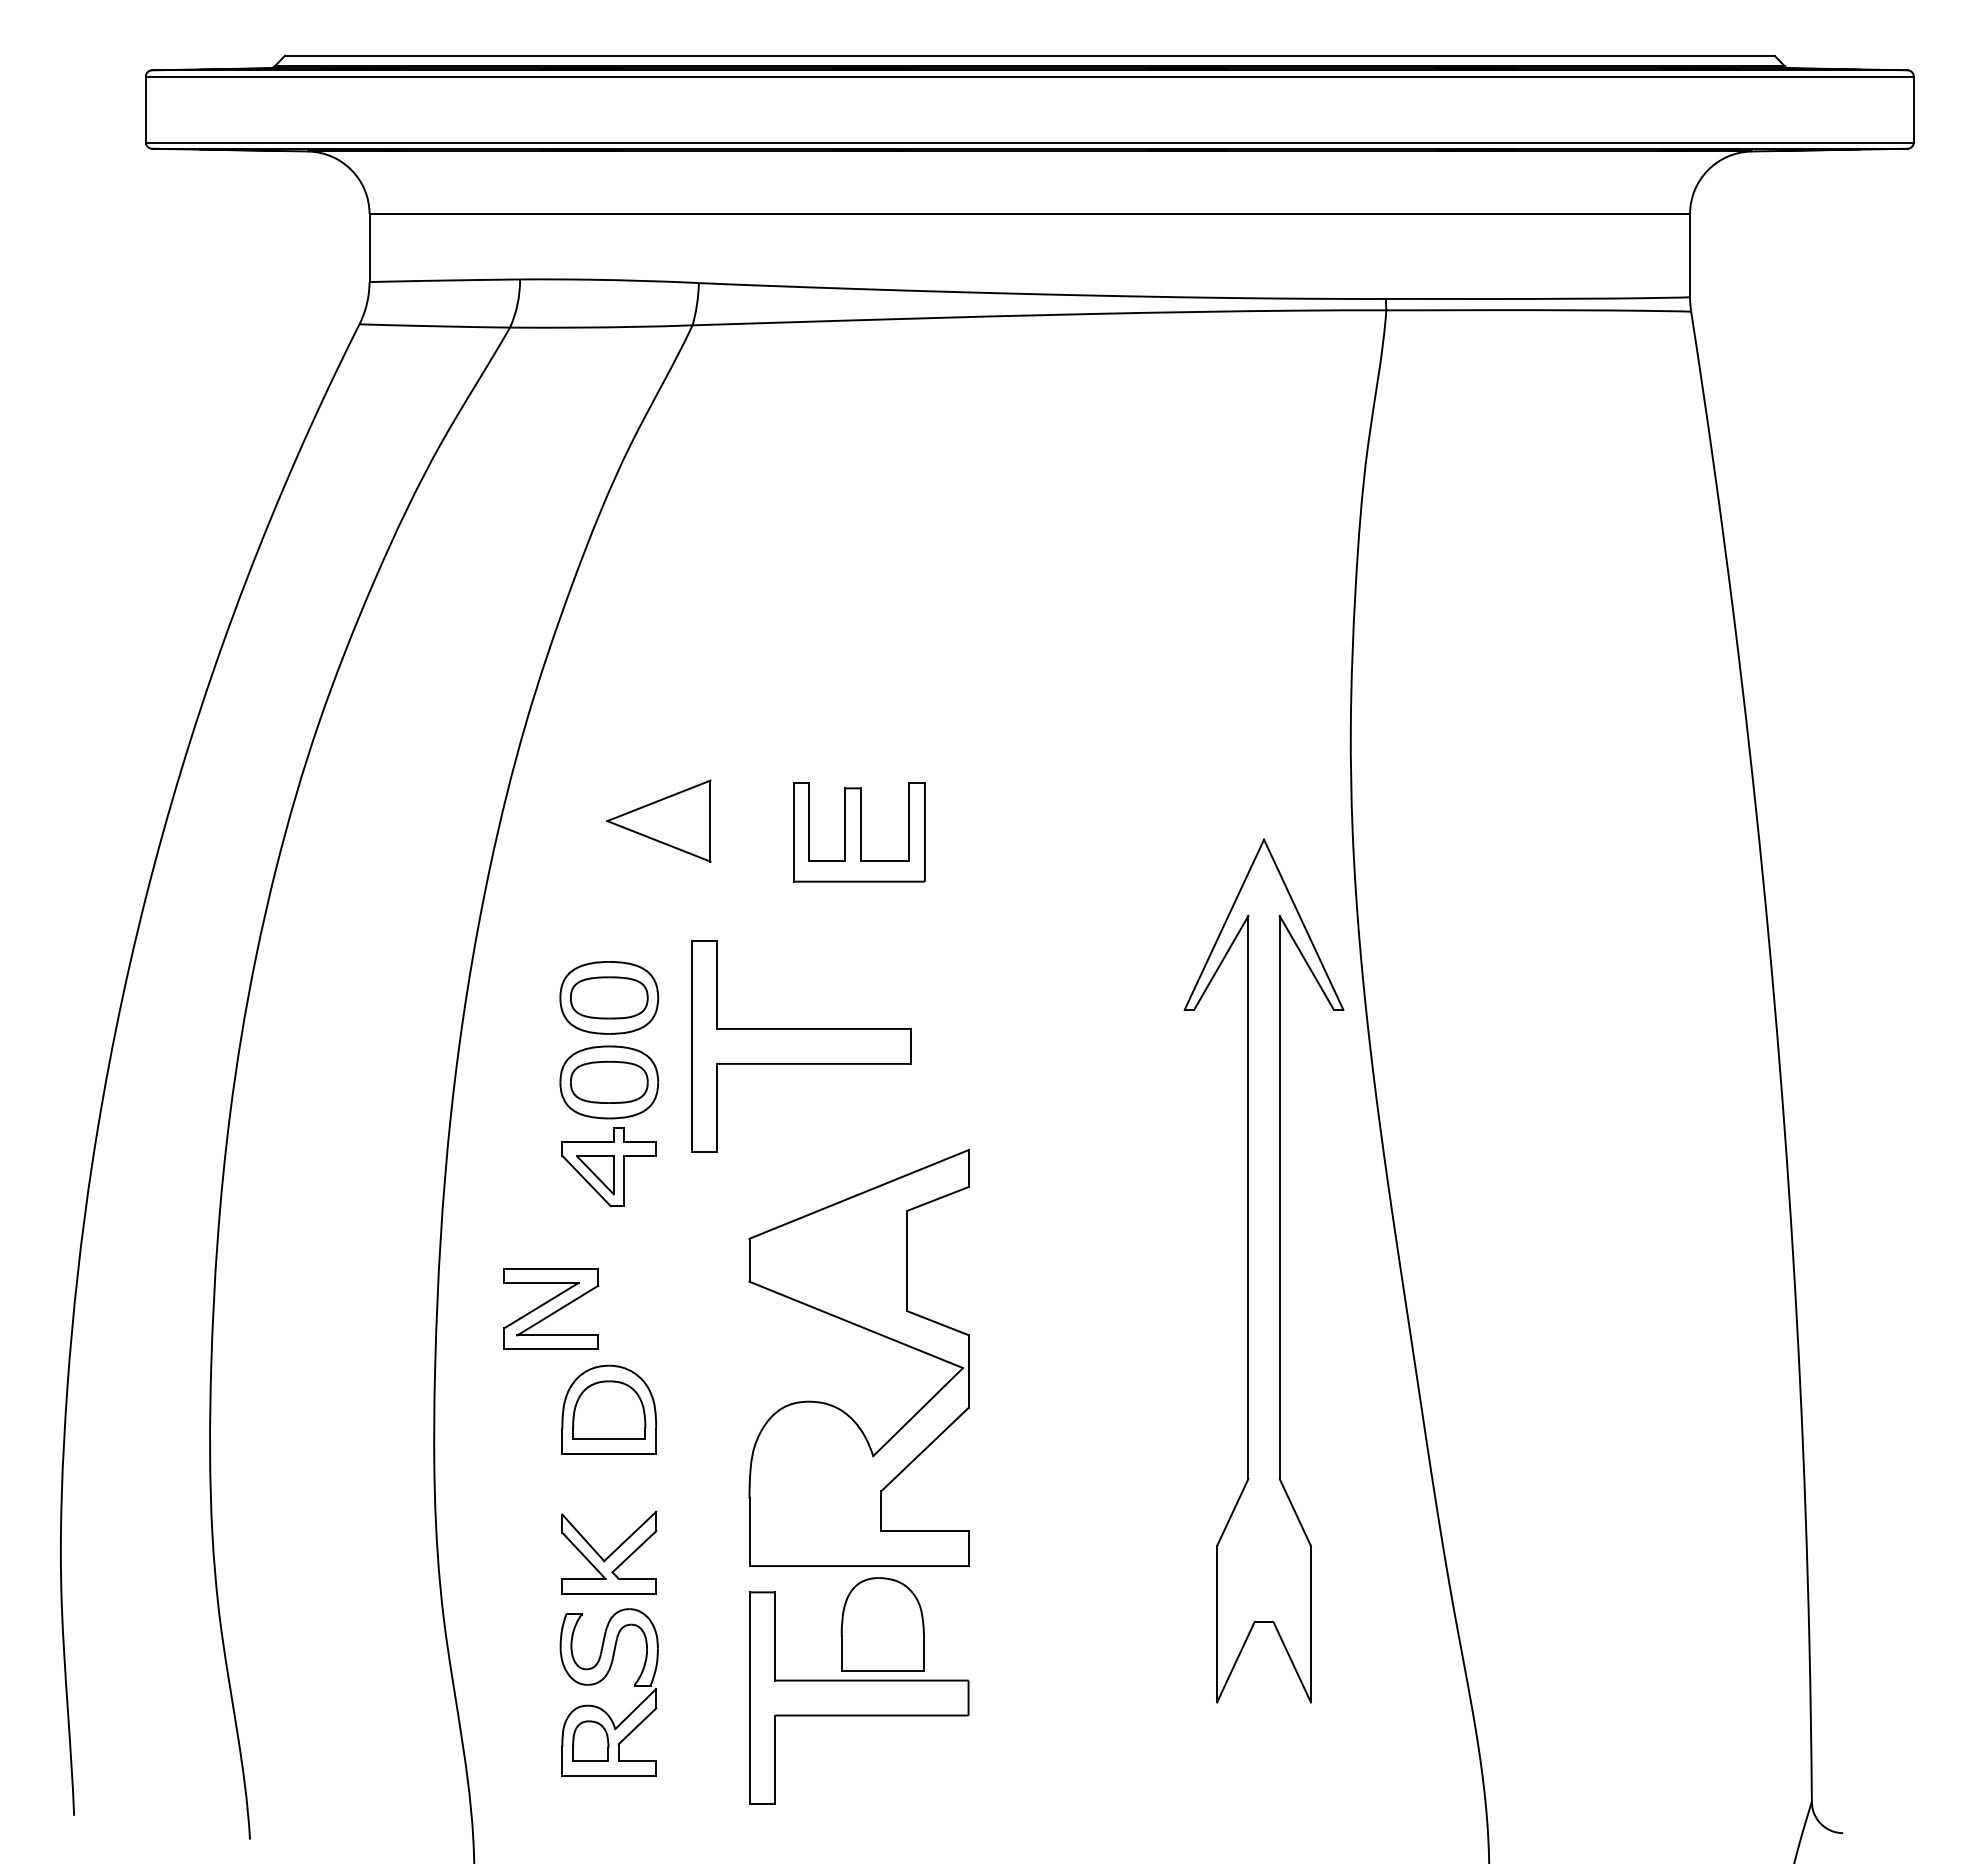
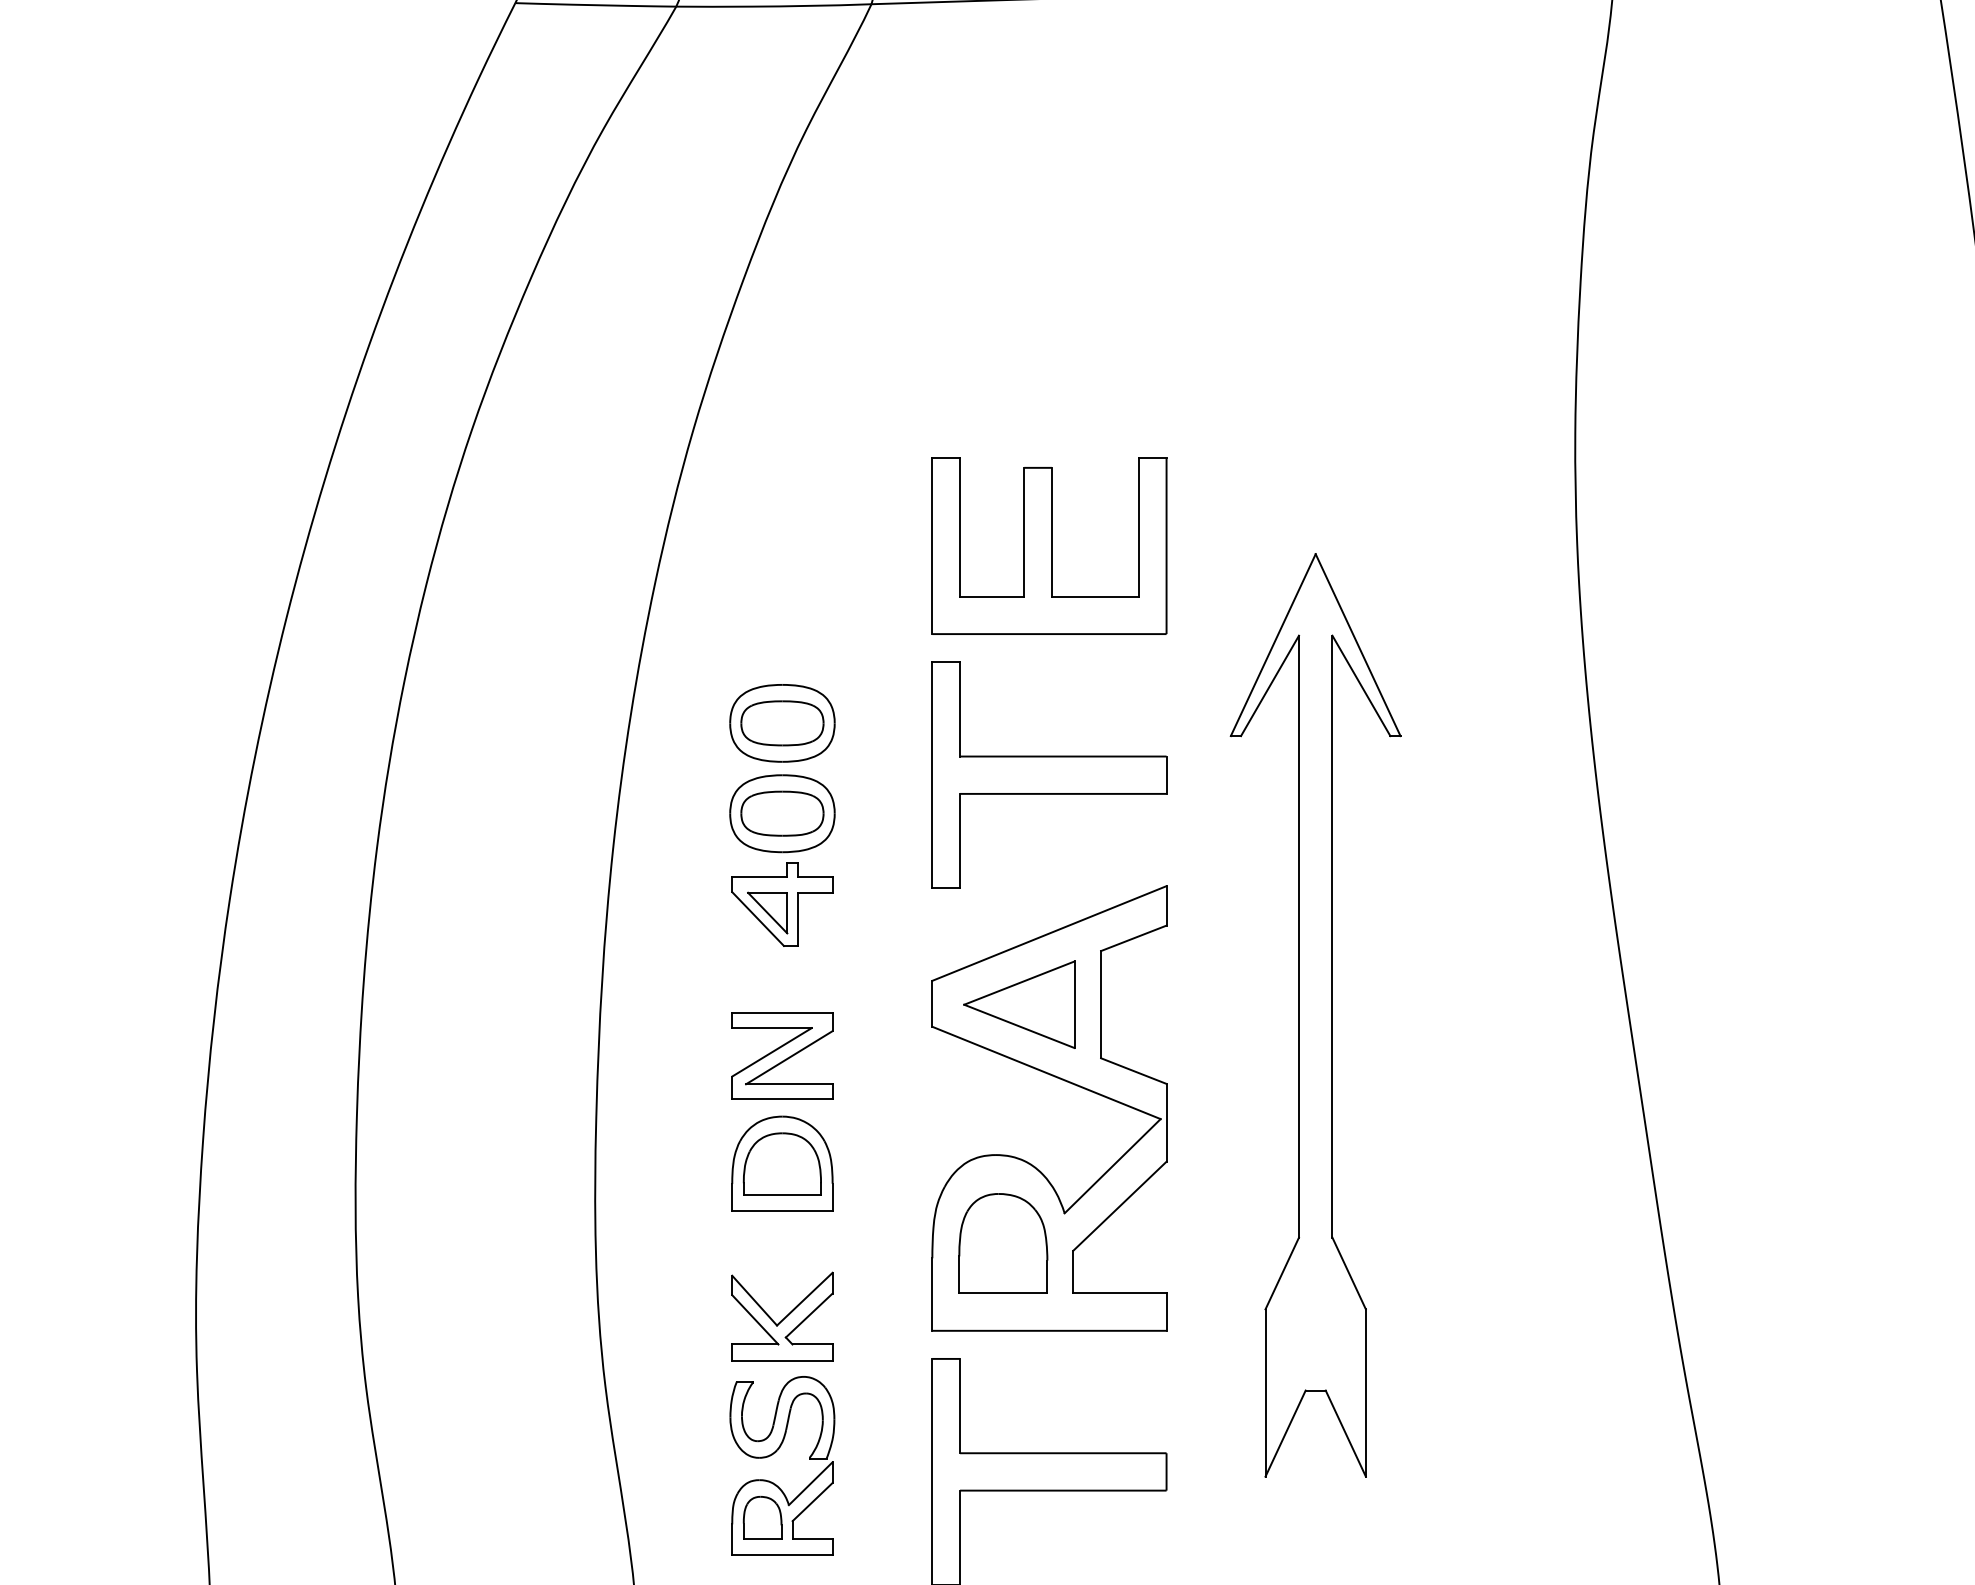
part: (658, 820) -> (1018, 1004), moved
part: (859, 832) -> (1049, 546), size x1.67
part: (801, 1046) -> (1049, 775), moved
part: (1263, 1270) -> (1315, 1014), moved
part: (551, 1308) -> (782, 1055), moved
part: (882, 1624) -> (1002, 1243), moved

